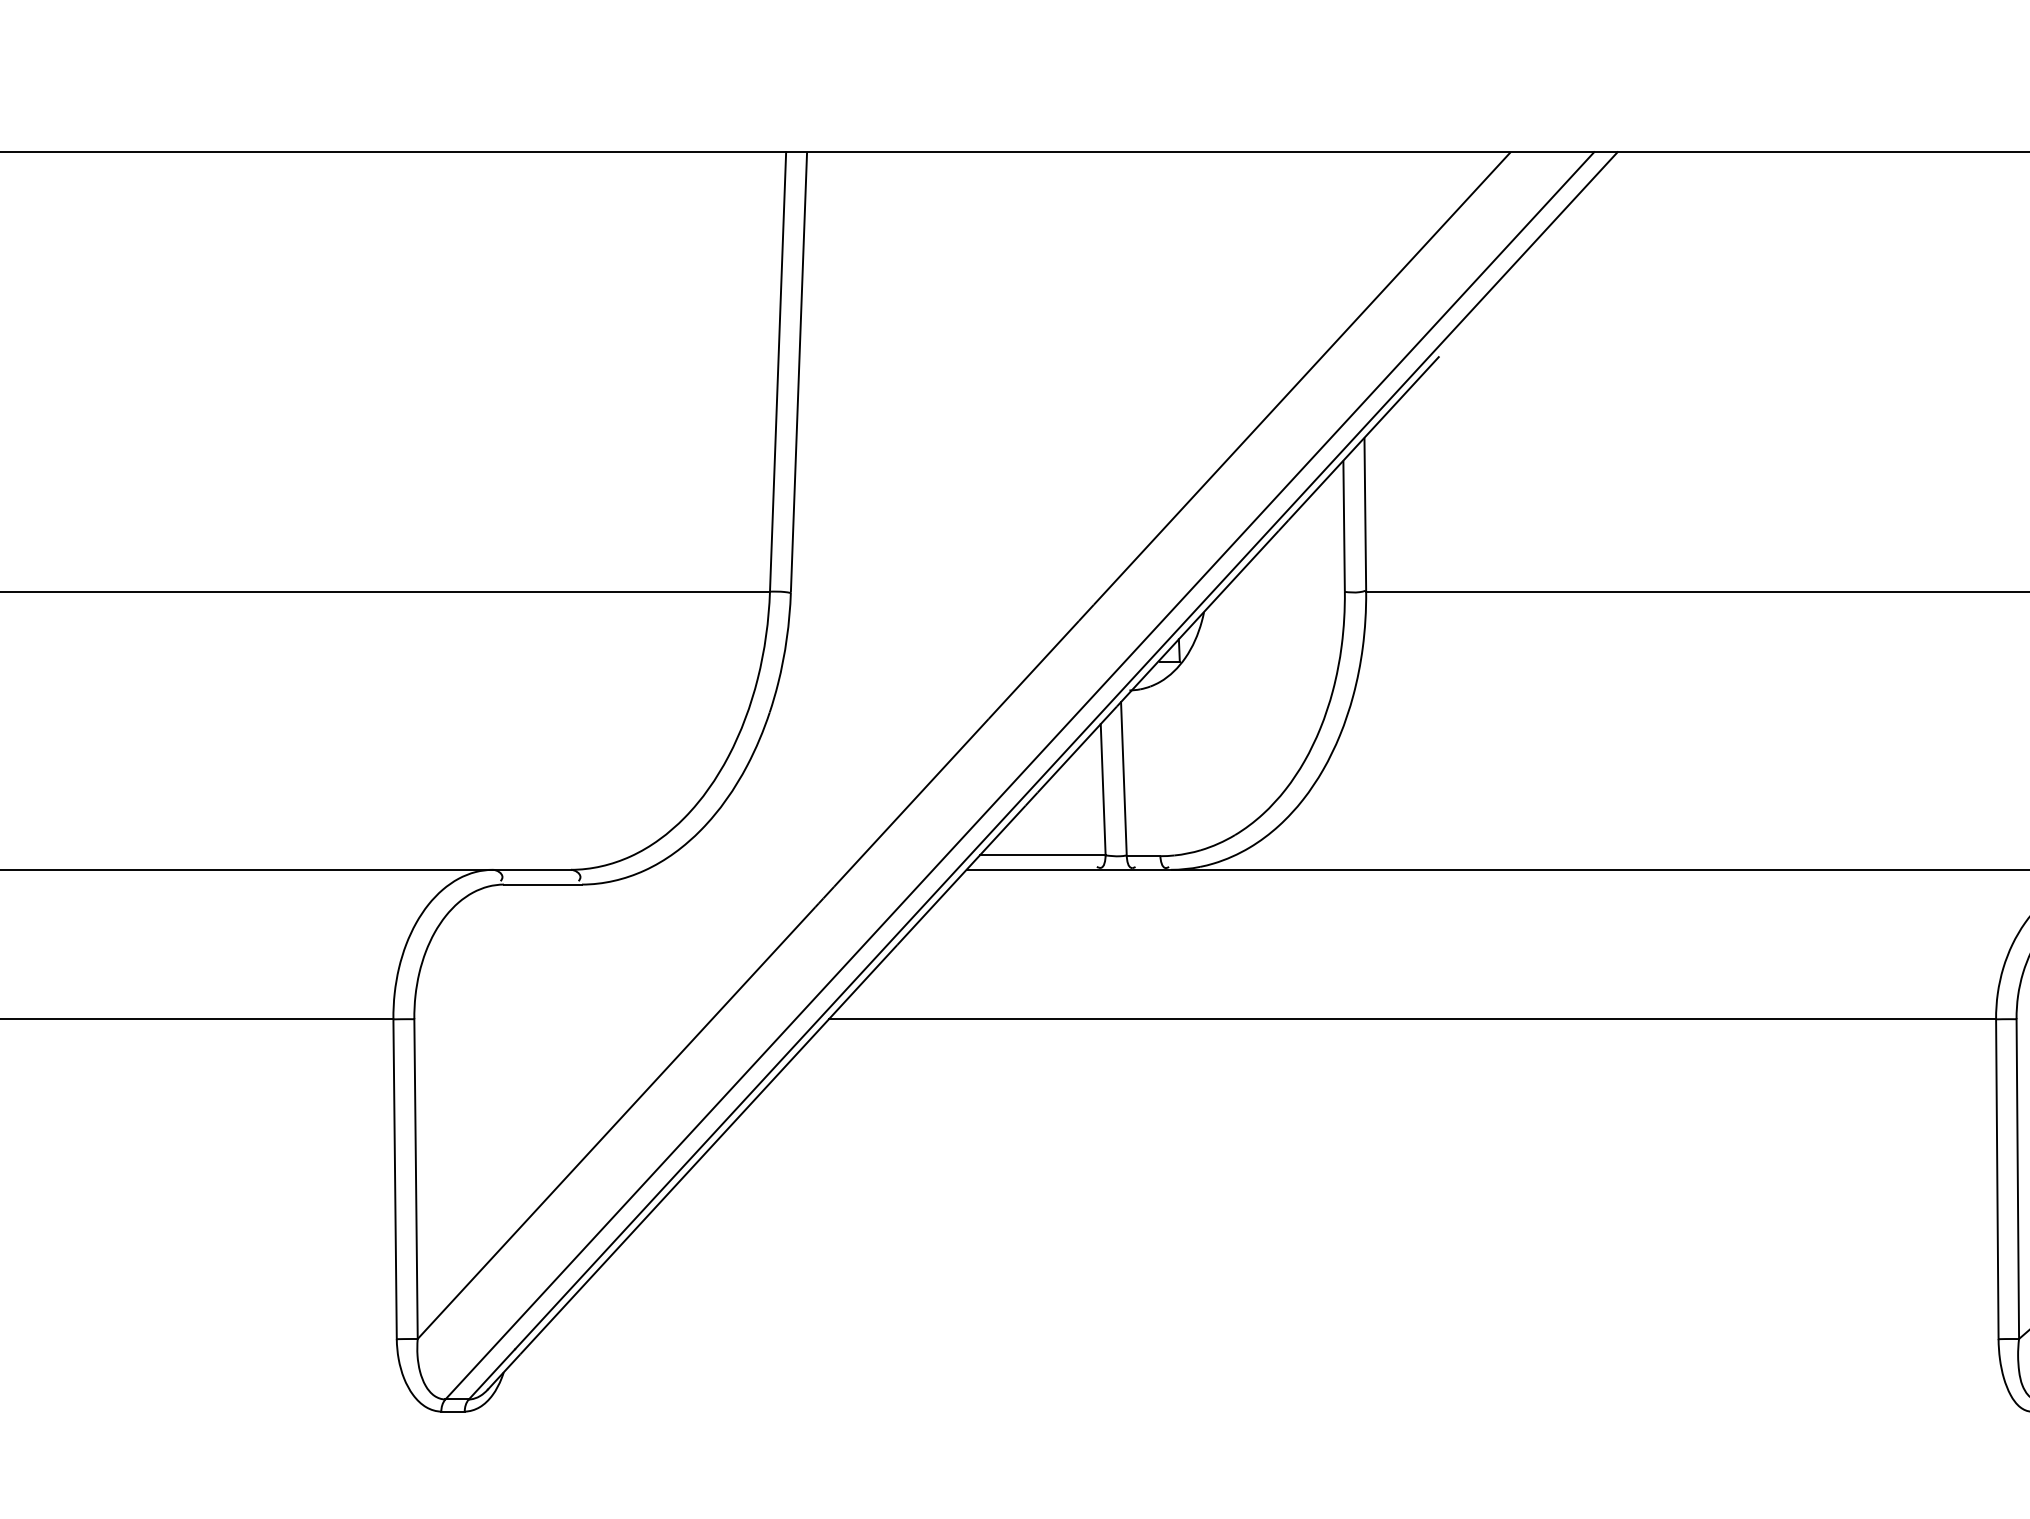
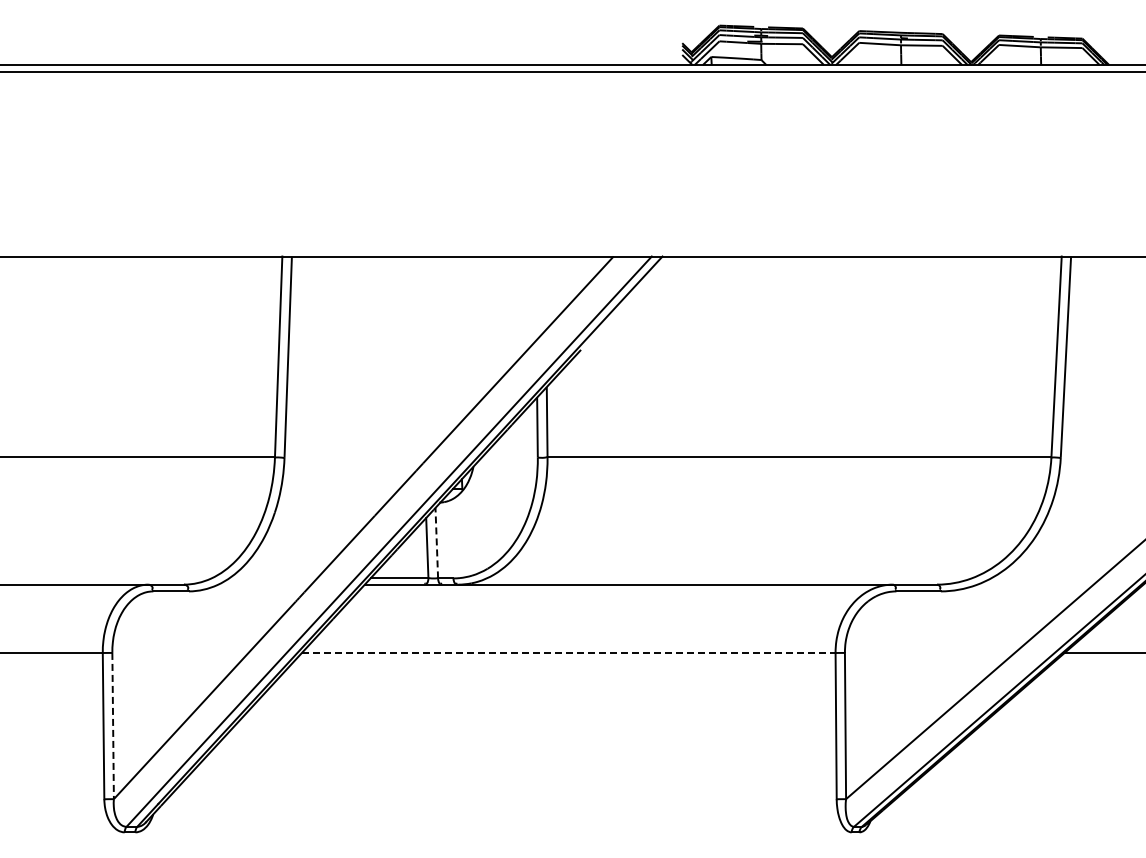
line: (1123, 777) -> (436, 542), solid -> dashed
line: (1411, 1020) -> (568, 653), solid -> dashed
line: (416, 1180) -> (113, 726), solid -> dashed

